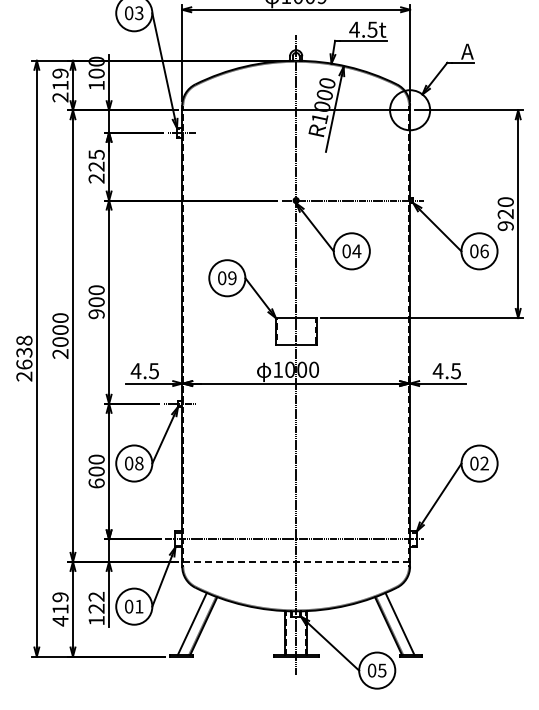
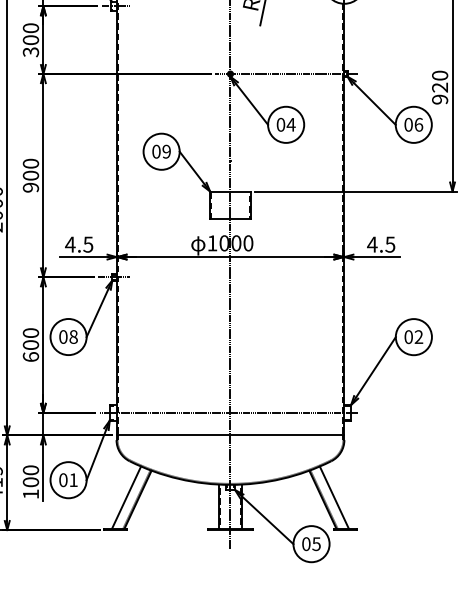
text: (96, 166) -> (30, 40), 225 -> 300
line: (296, 561) -> (230, 435), dashed -> solid
text: (96, 602) -> (30, 476), 122 -> 100

